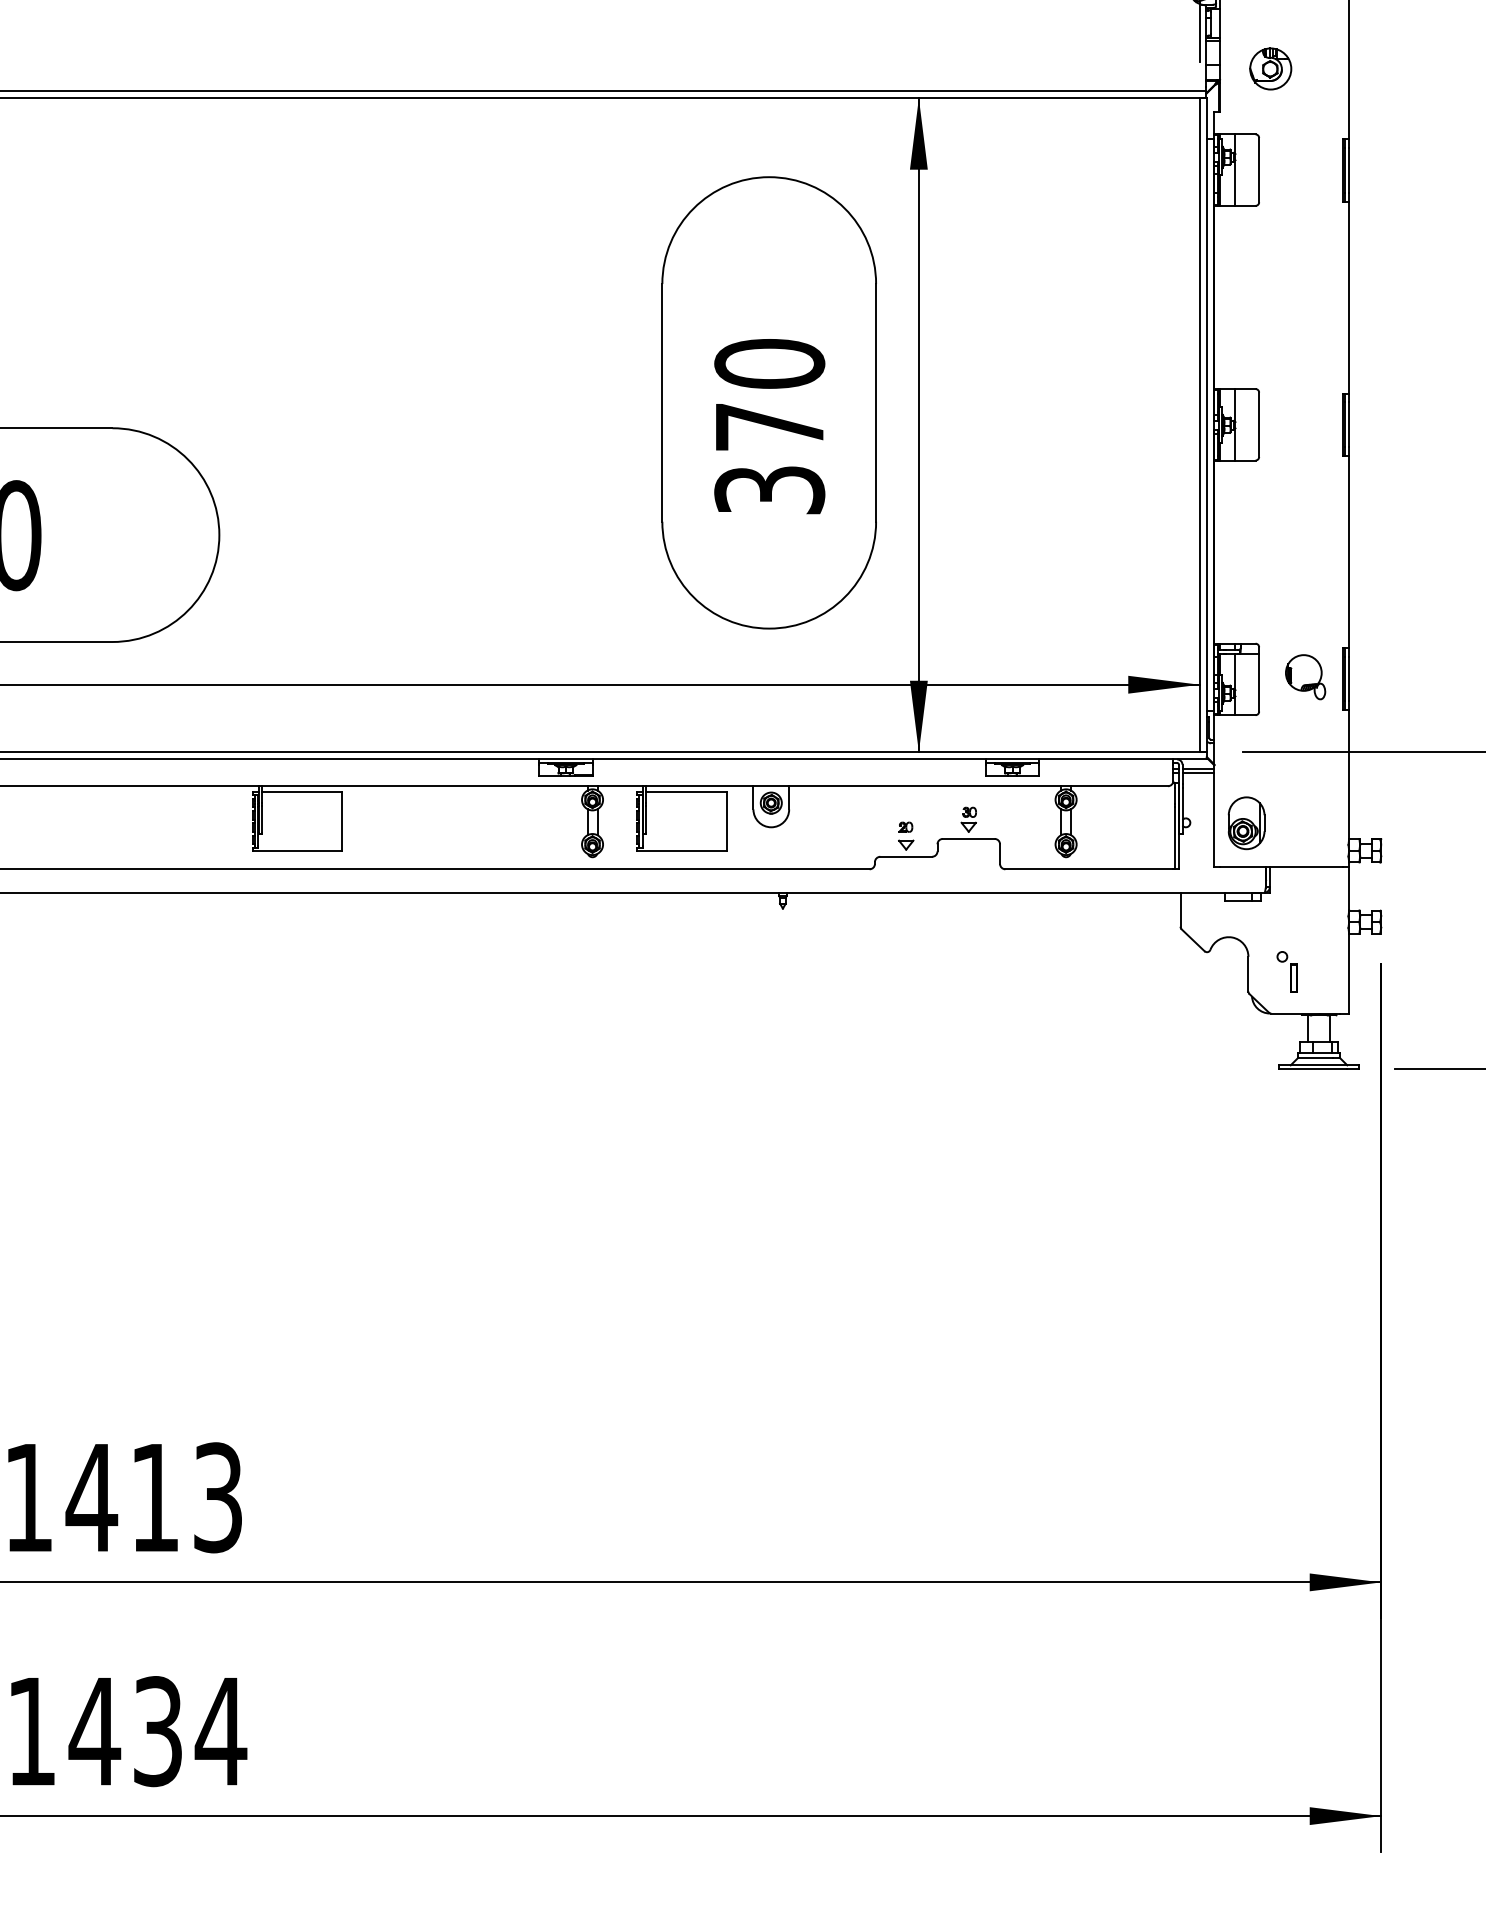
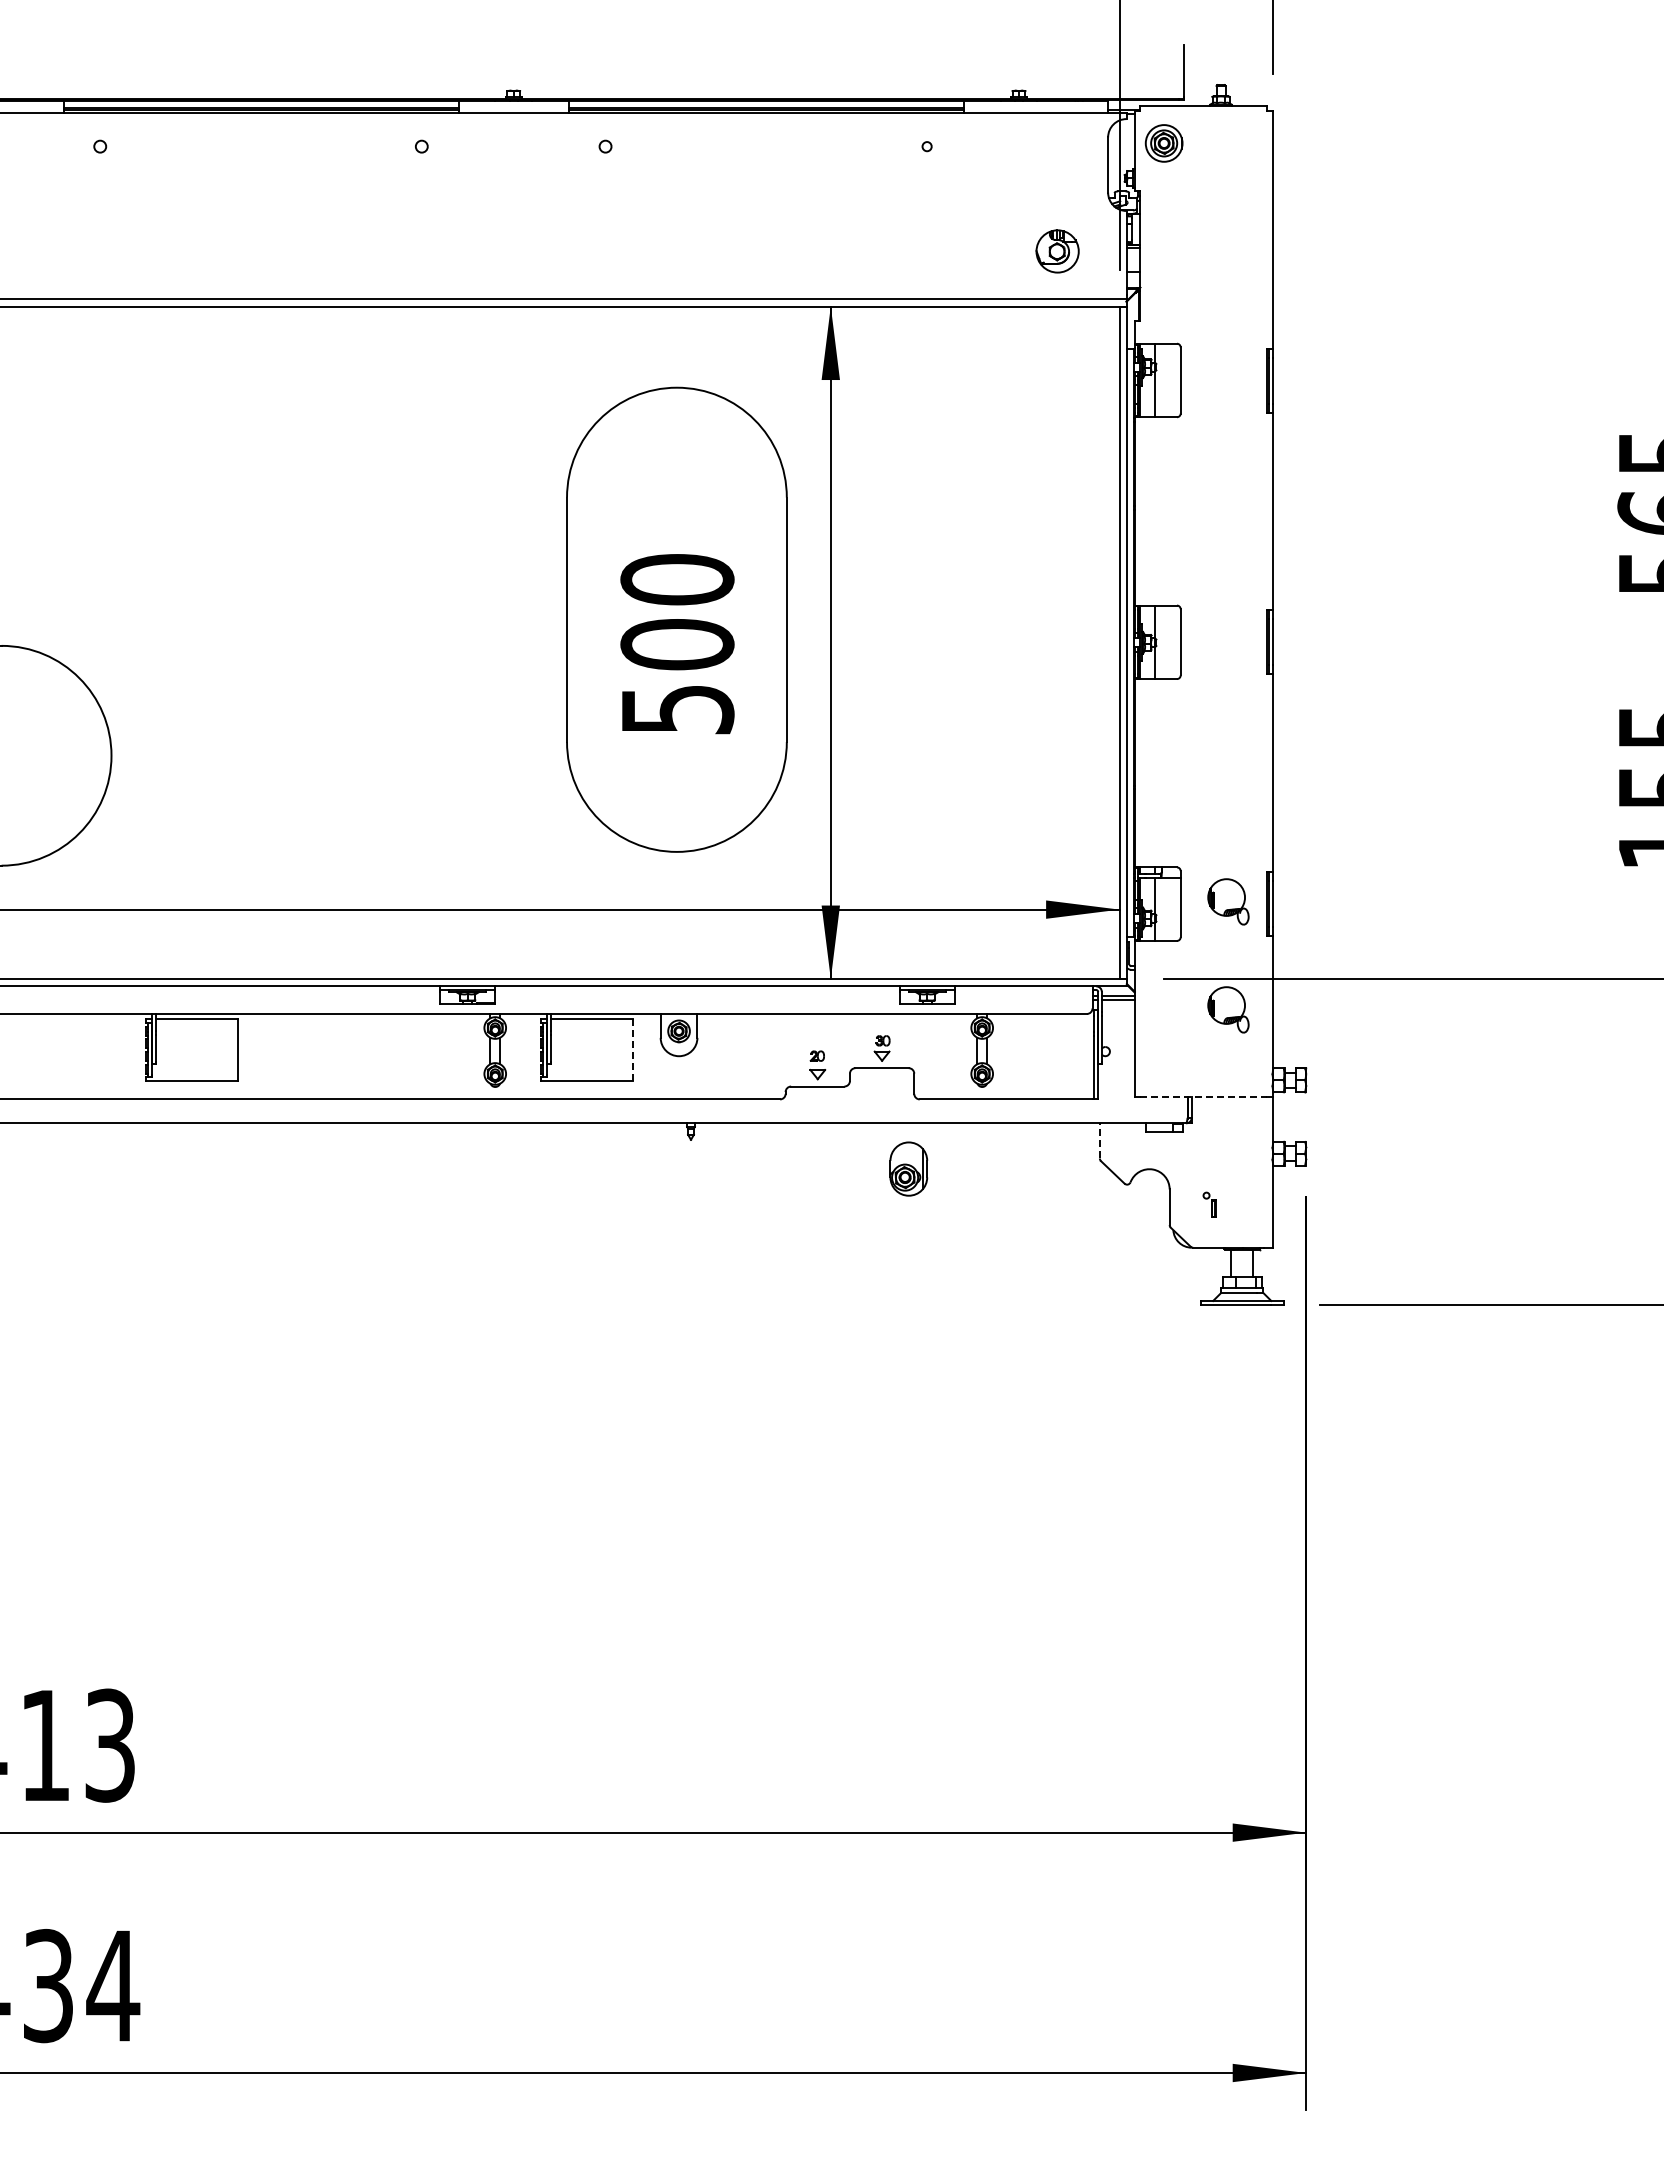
part: (1270, 69) -> (1057, 251), moved
text: (769, 458) -> (677, 676), 370 -> 500
part: (1305, 781) -> (1228, 1009), added
line: (727, 821) -> (633, 1050), solid -> dashed
part: (1246, 822) -> (908, 1168), moved
line: (1282, 867) -> (1204, 1097), solid -> dashed
line: (1180, 909) -> (1099, 1140), solid -> dashed
part: (1287, 971) -> (1209, 1204), size x0.6

